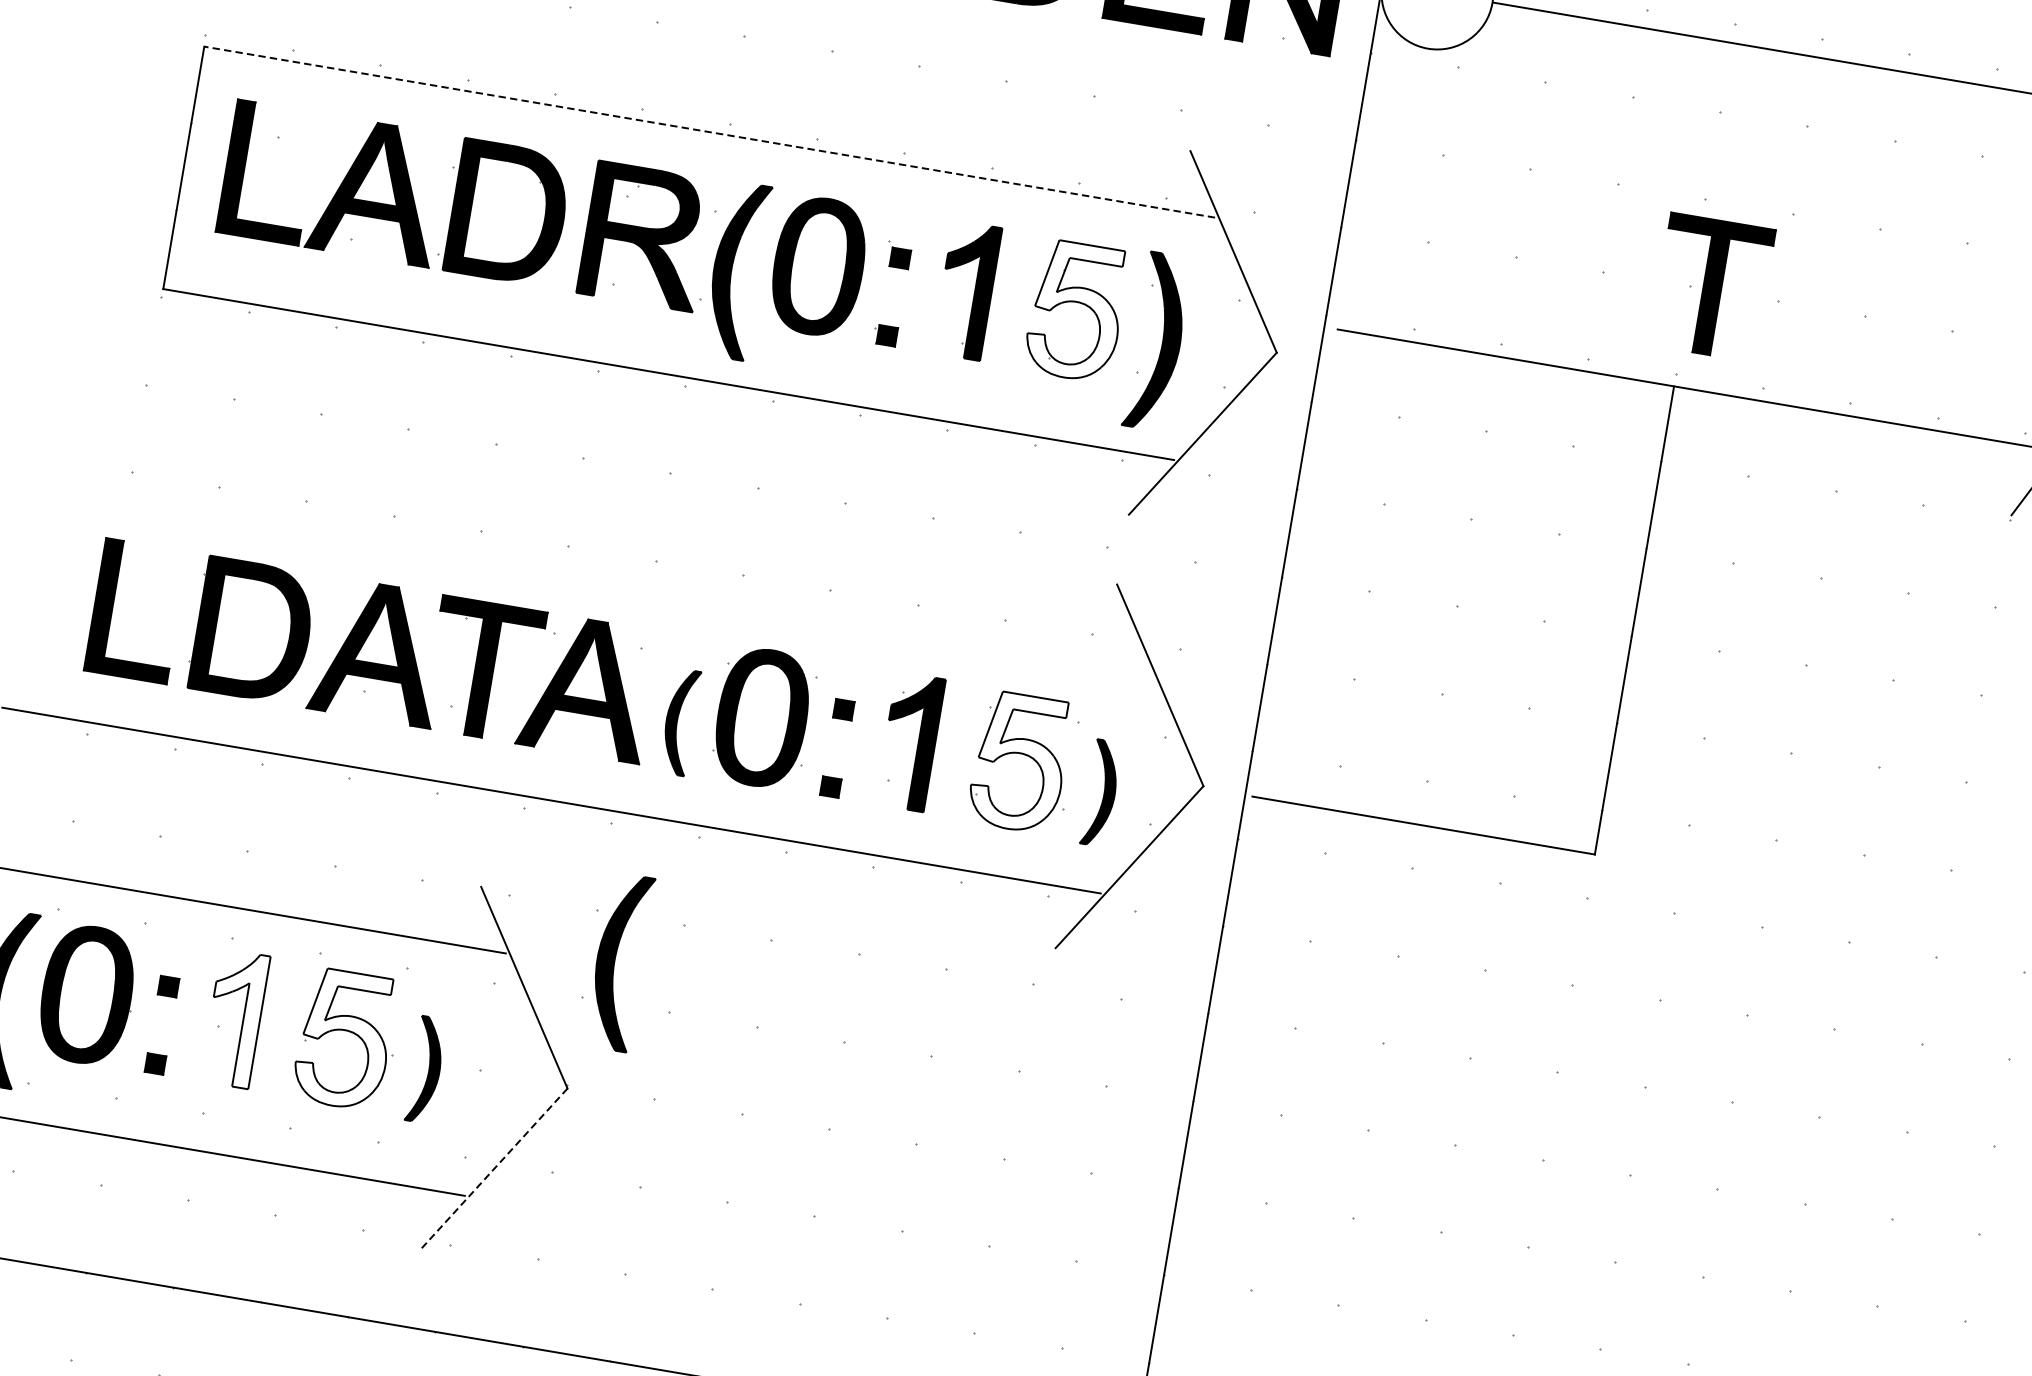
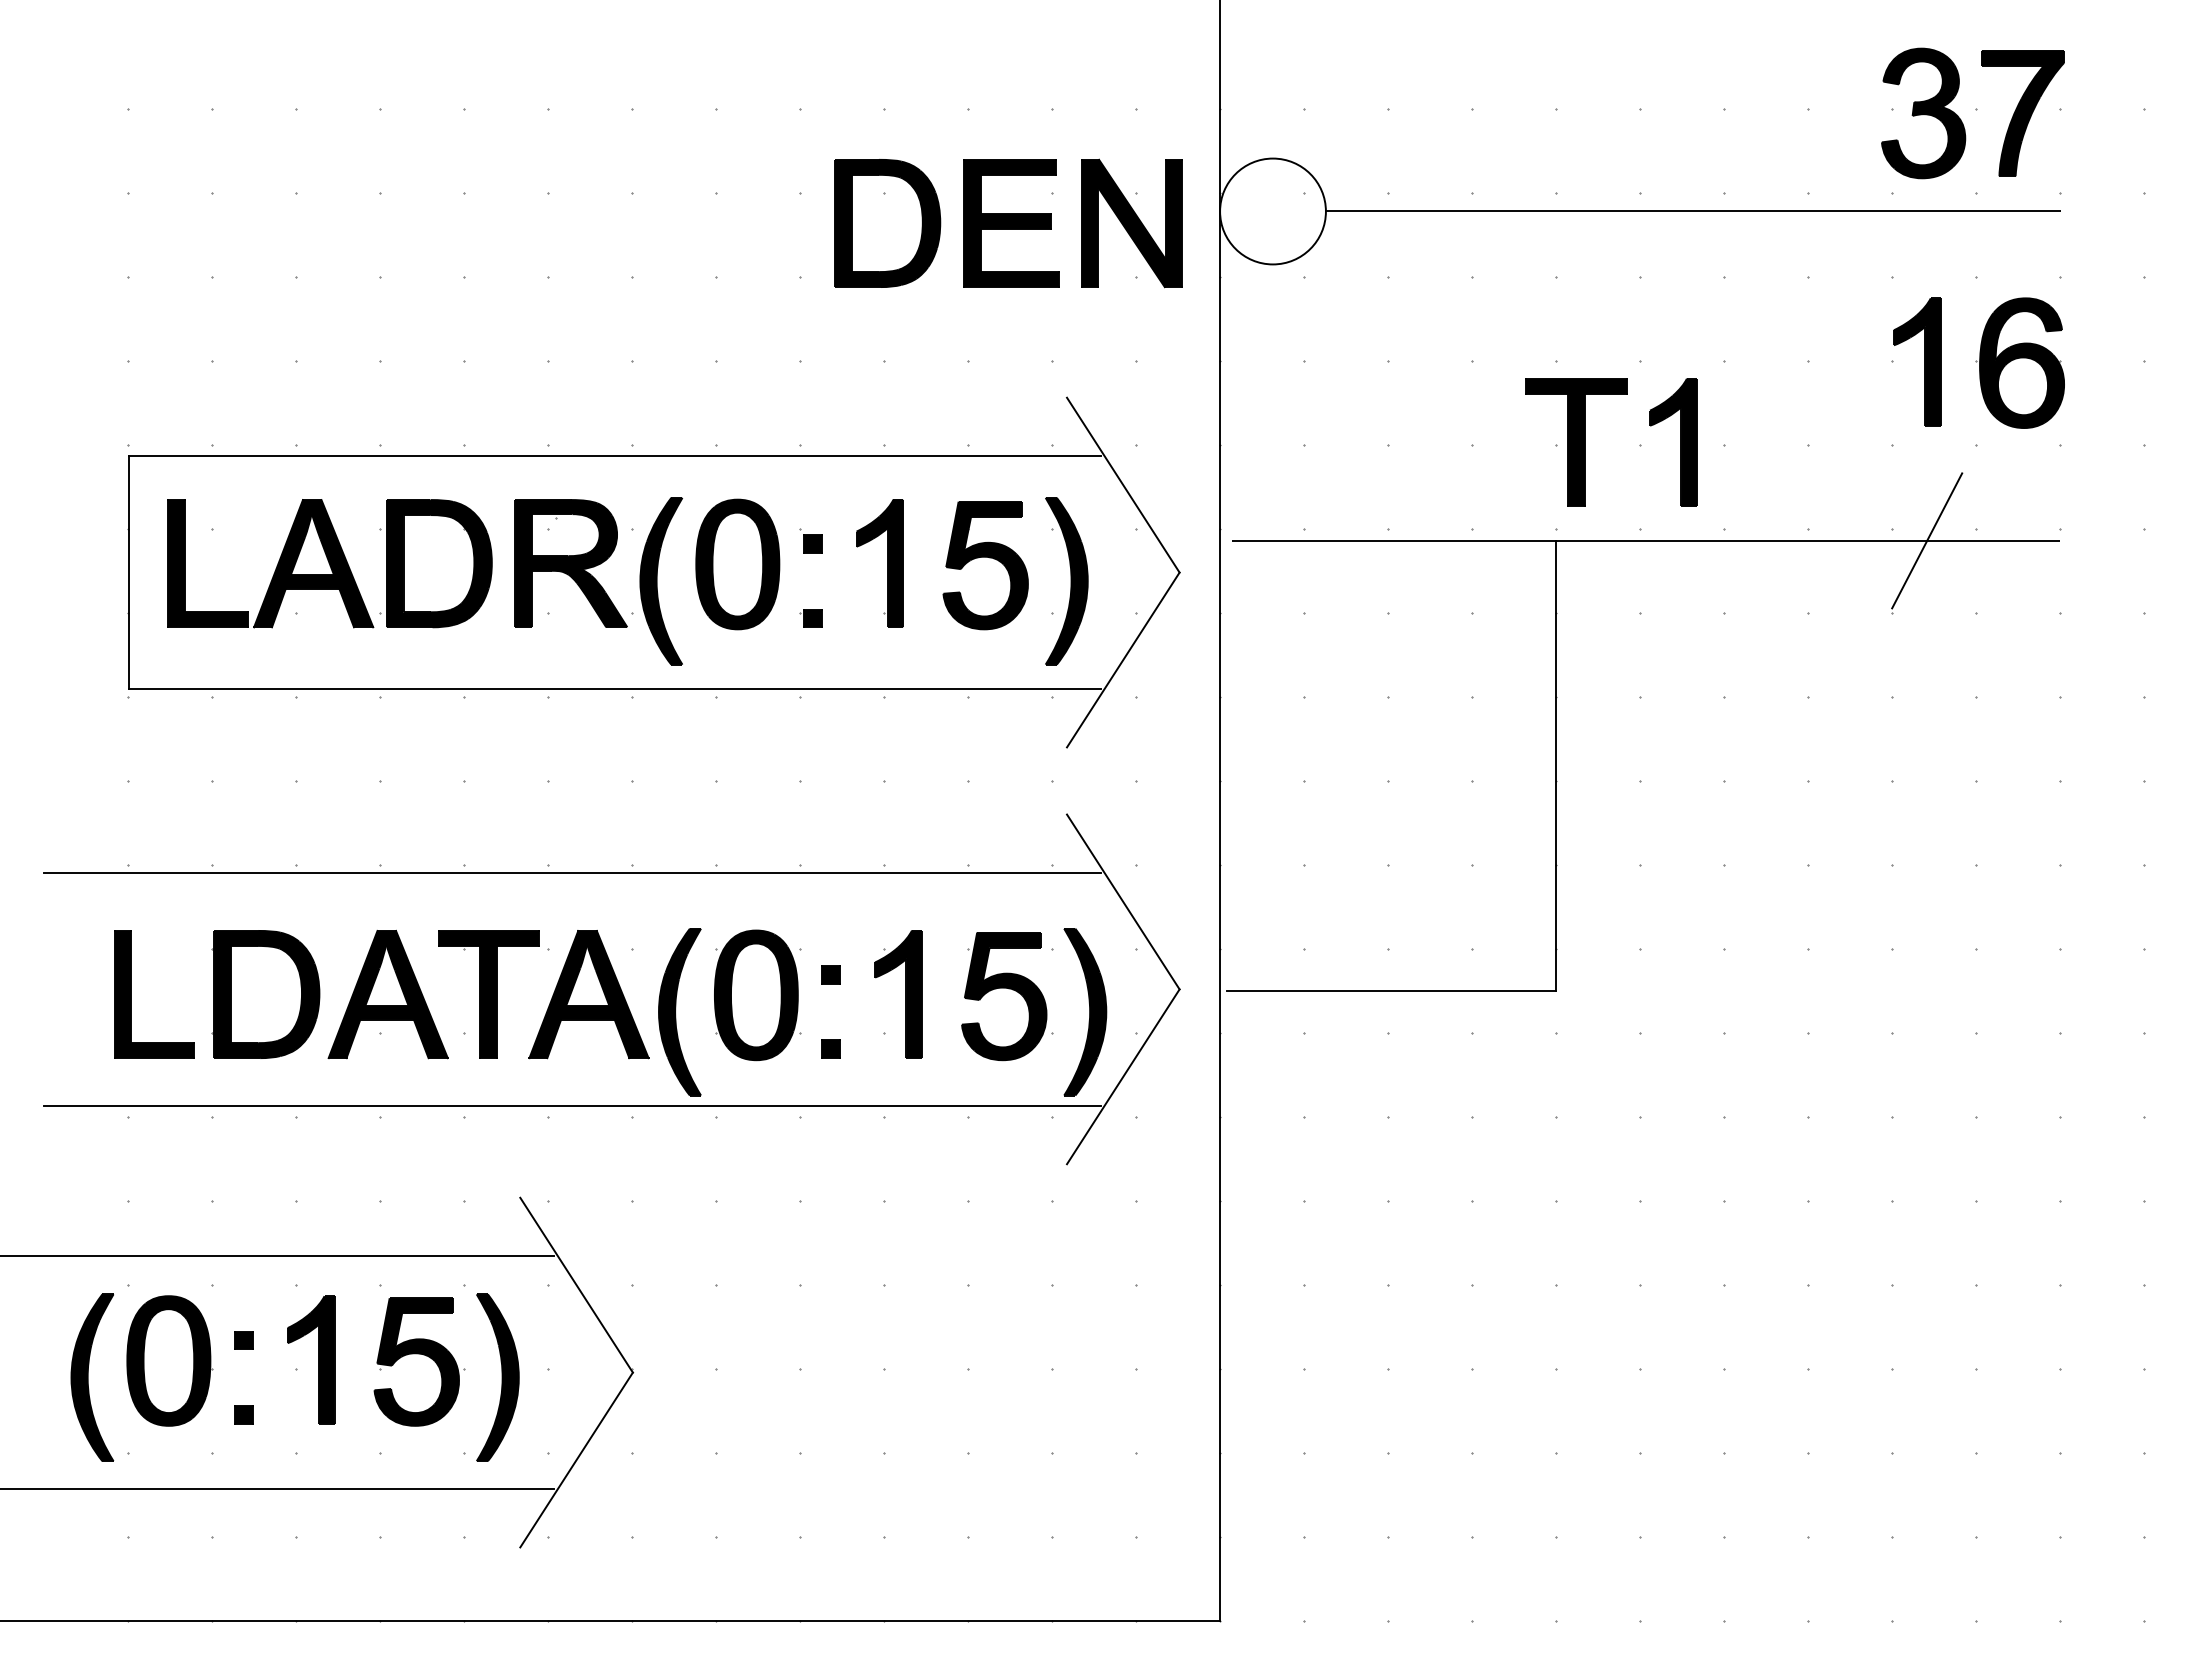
line: (709, 132) -> (614, 456), dashed -> solid
part: (1820, 305) -> (1680, 442), added
fill: (1076, 311) -> (985, 565), added
line: (592, 557) -> (572, 872), added
part: (679, 722) -> (679, 1012), size x1.67
fill: (1020, 762) -> (1004, 996), added
part: (1101, 793) -> (1085, 1012), size x1.67
part: (619, 962) -> (661, 1246), removed
fill: (234, 1018) -> (310, 1359), added
fill: (344, 1038) -> (416, 1361), added
part: (425, 1069) -> (497, 1377), size x1.67
line: (493, 1170) -> (576, 1460), dashed -> solid

